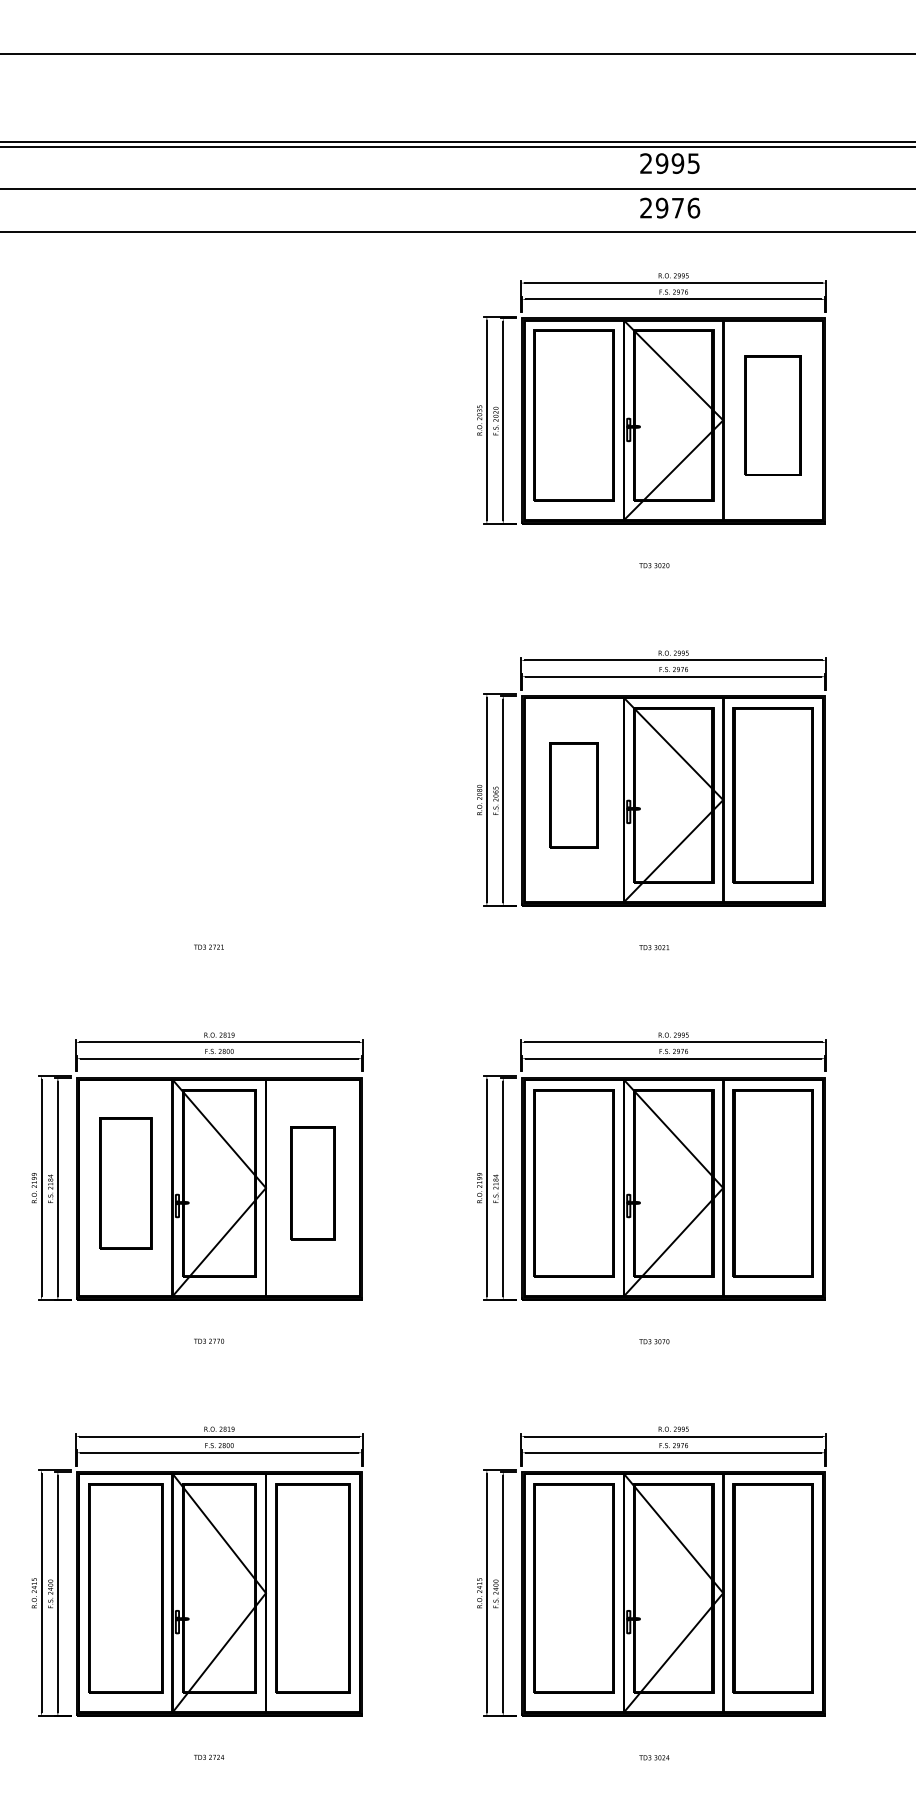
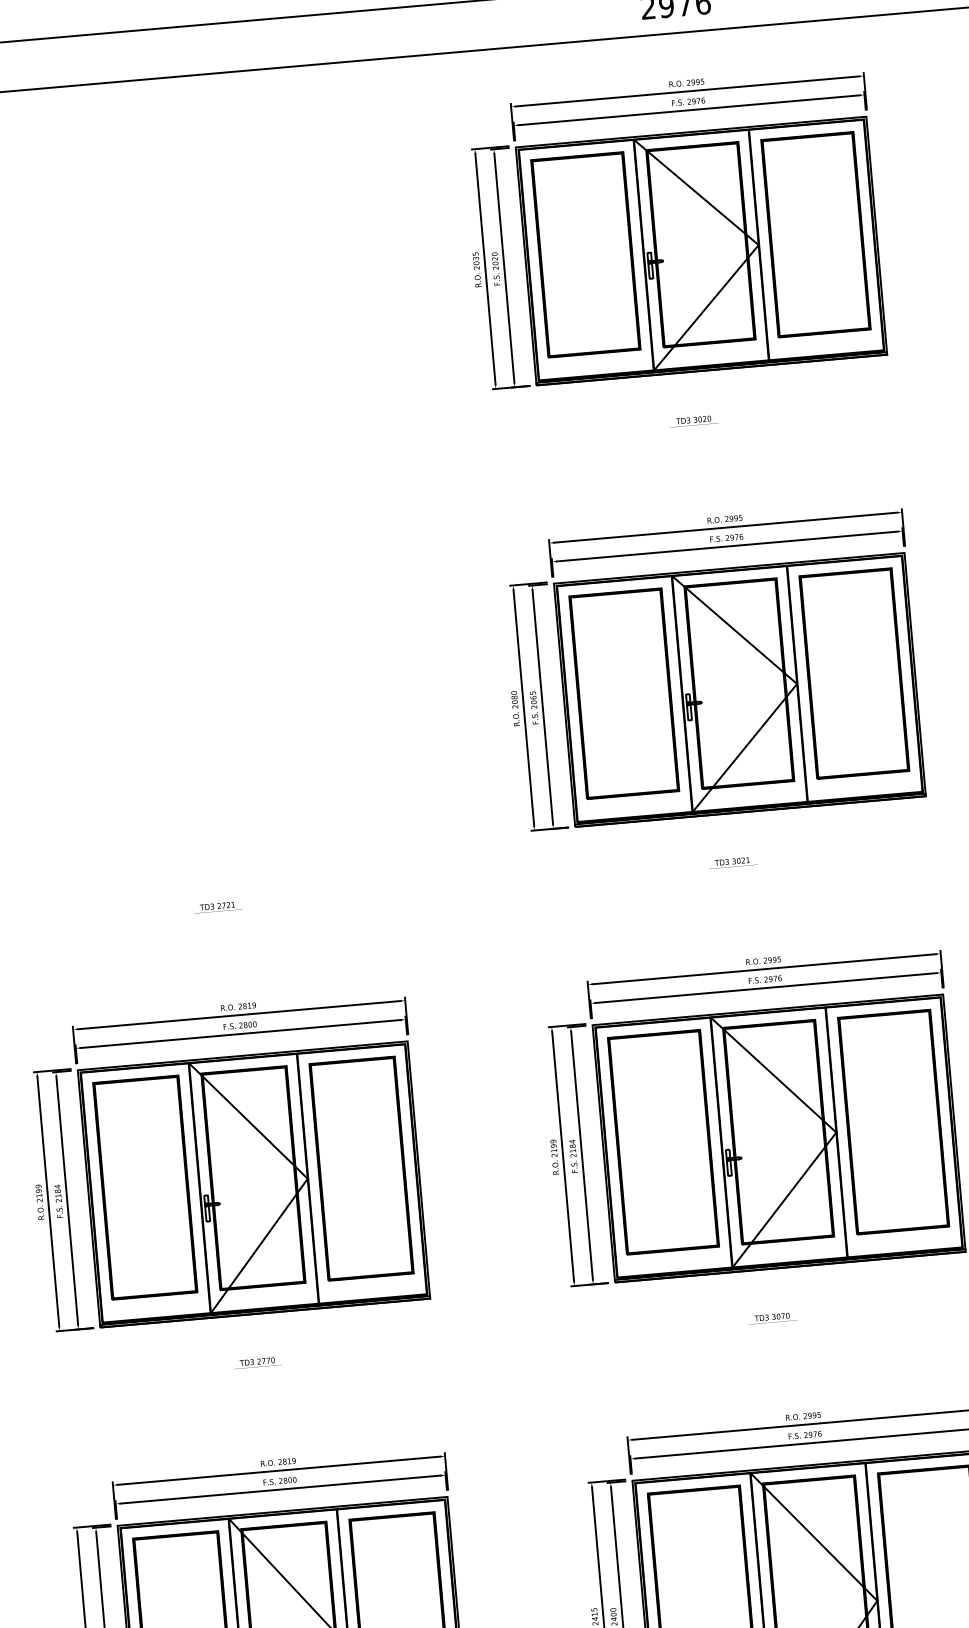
part: (772, 415) -> (815, 234), size x1.43
part: (573, 795) -> (623, 693), size x1.67
part: (125, 1183) -> (144, 1187), size x1.43
part: (312, 1183) -> (361, 1168), size x1.67

